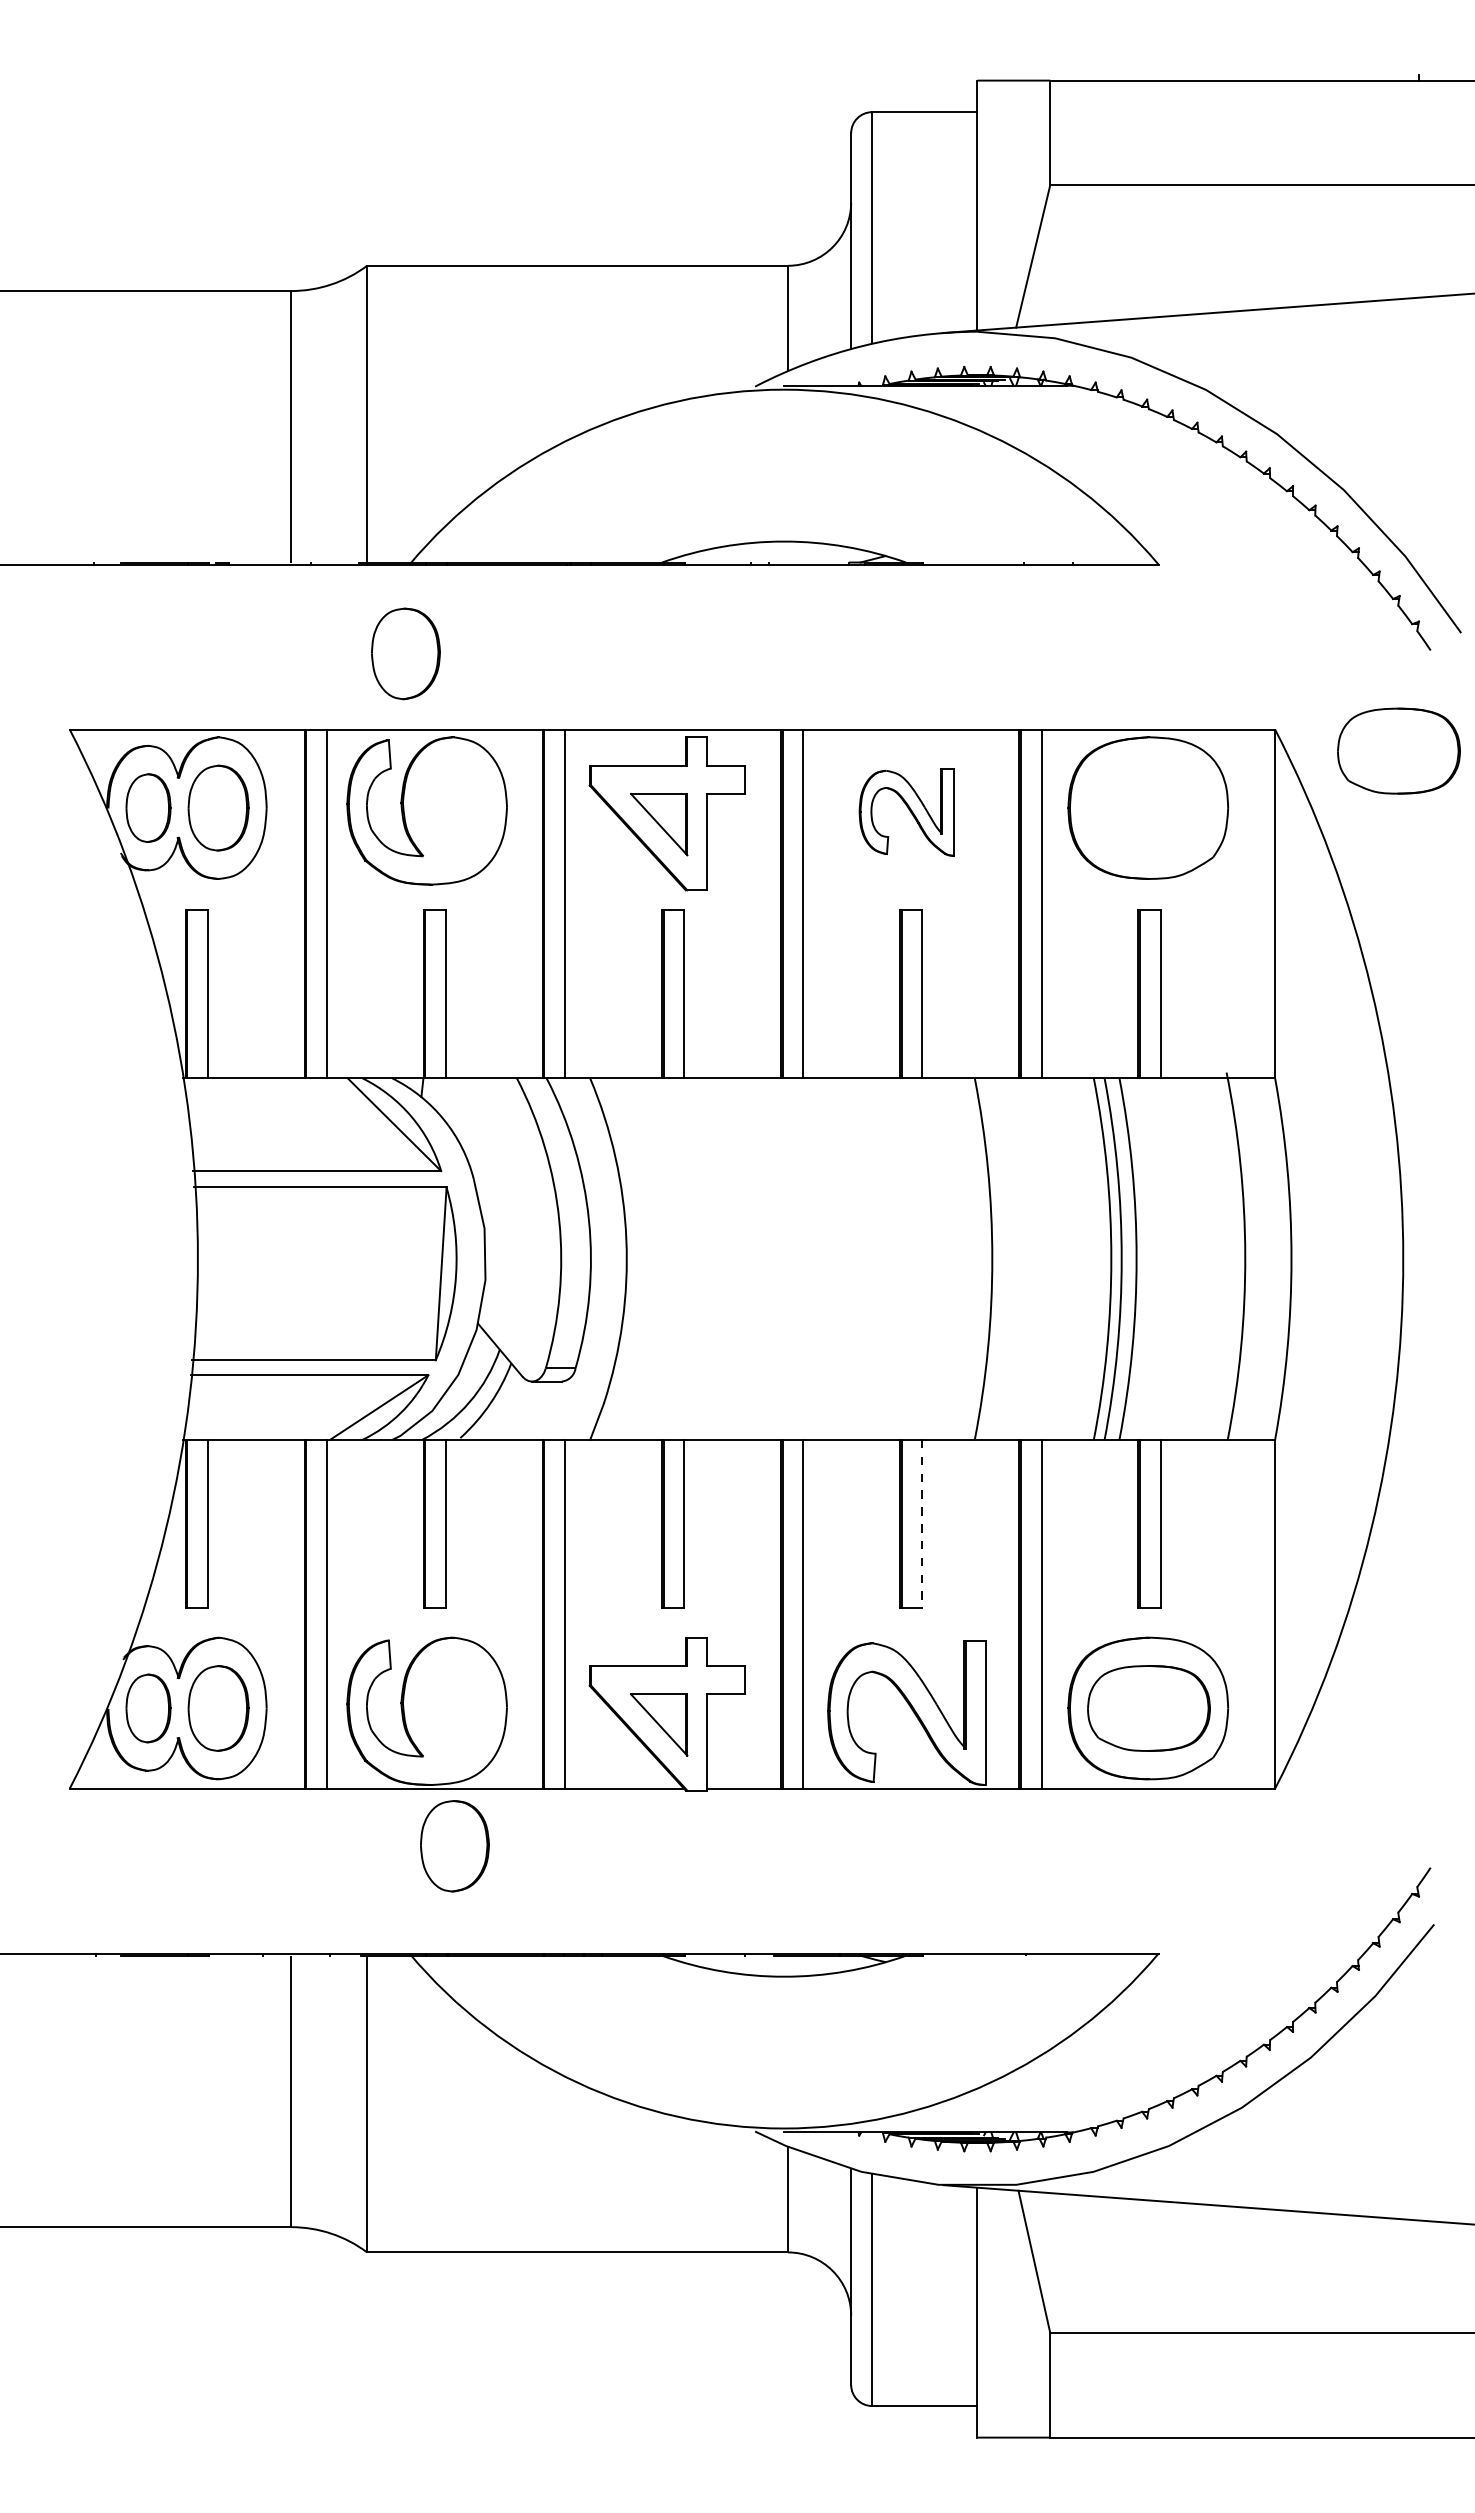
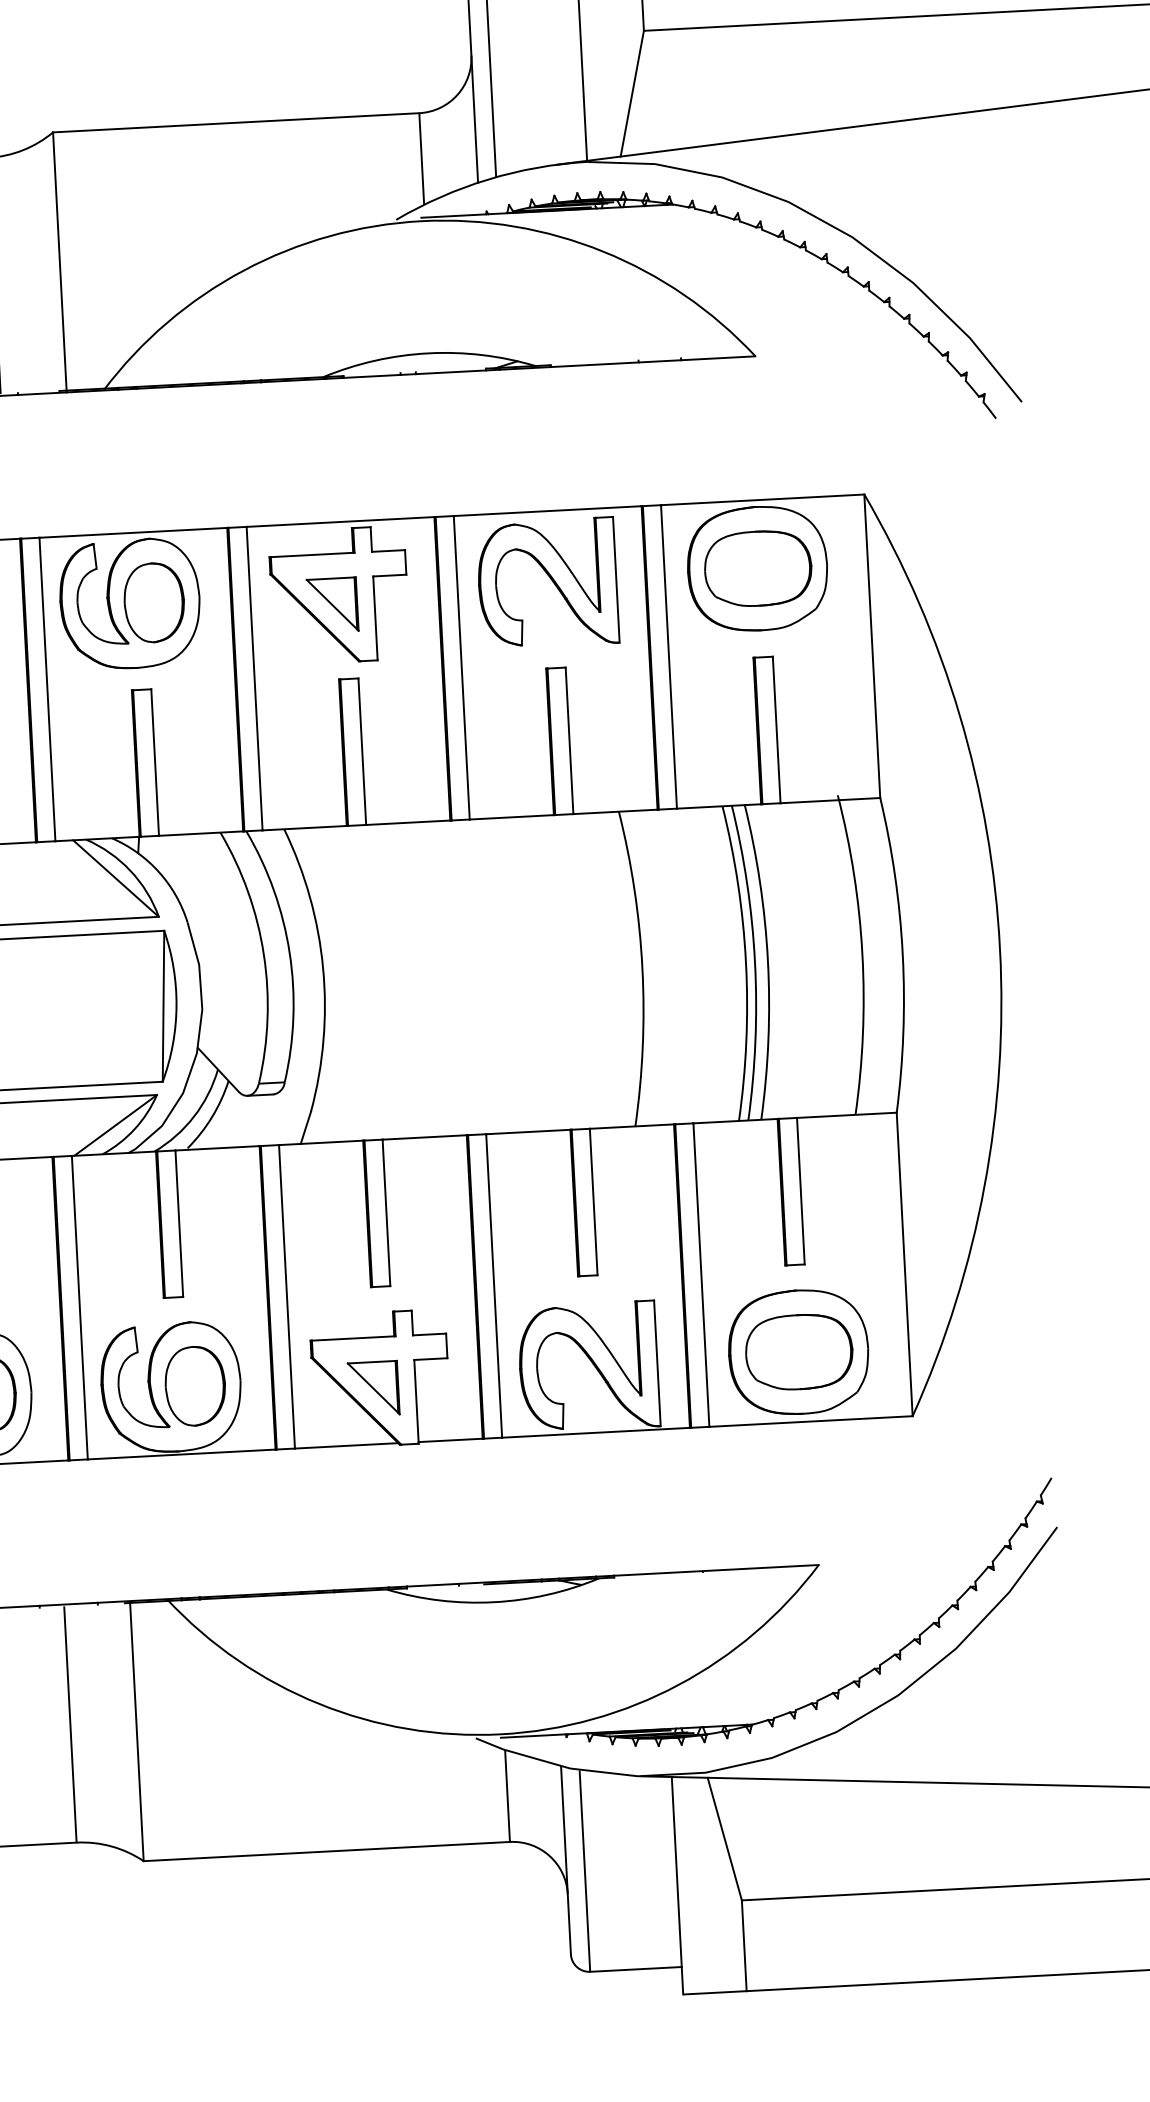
part: (405, 653) -> (153, 602), moved
part: (1398, 750) -> (757, 568), moved
part: (906, 812) -> (547, 583), size x1.67
line: (922, 1524) -> (593, 1202), dashed -> solid
part: (454, 1846) -> (195, 1386), moved

